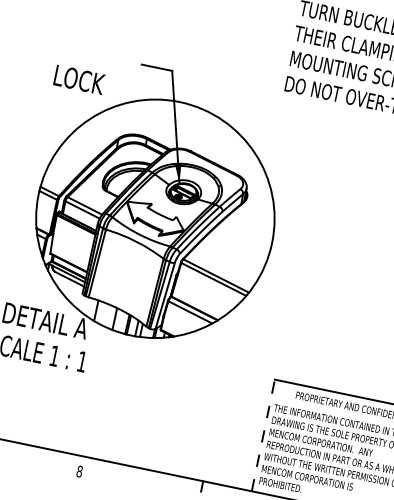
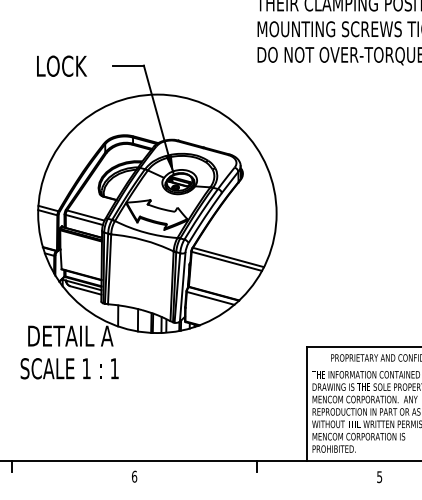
text: (79, 79) -> (61, 65), moved
line: (263, 435) -> (307, 404), dashed -> solid
text: (79, 471) -> (134, 476), 8 -> 6

